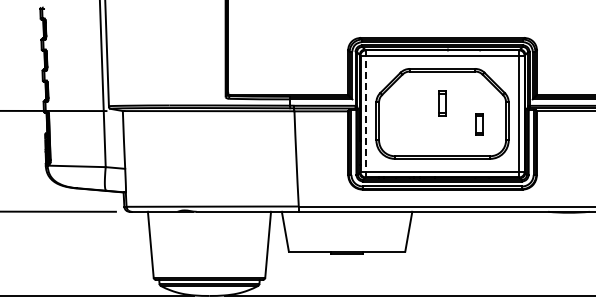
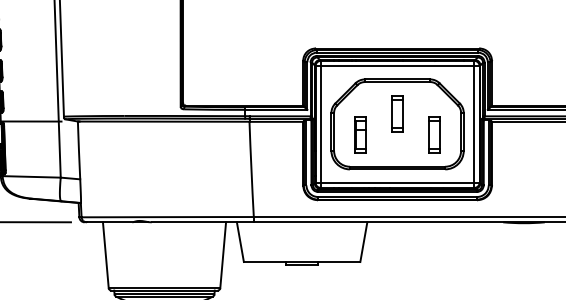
part: (442, 103) -> (397, 114), size x1.43
line: (365, 113) -> (320, 124), dashed -> solid
part: (405, 124) -> (360, 135), added
part: (479, 124) -> (434, 135), size x1.67

